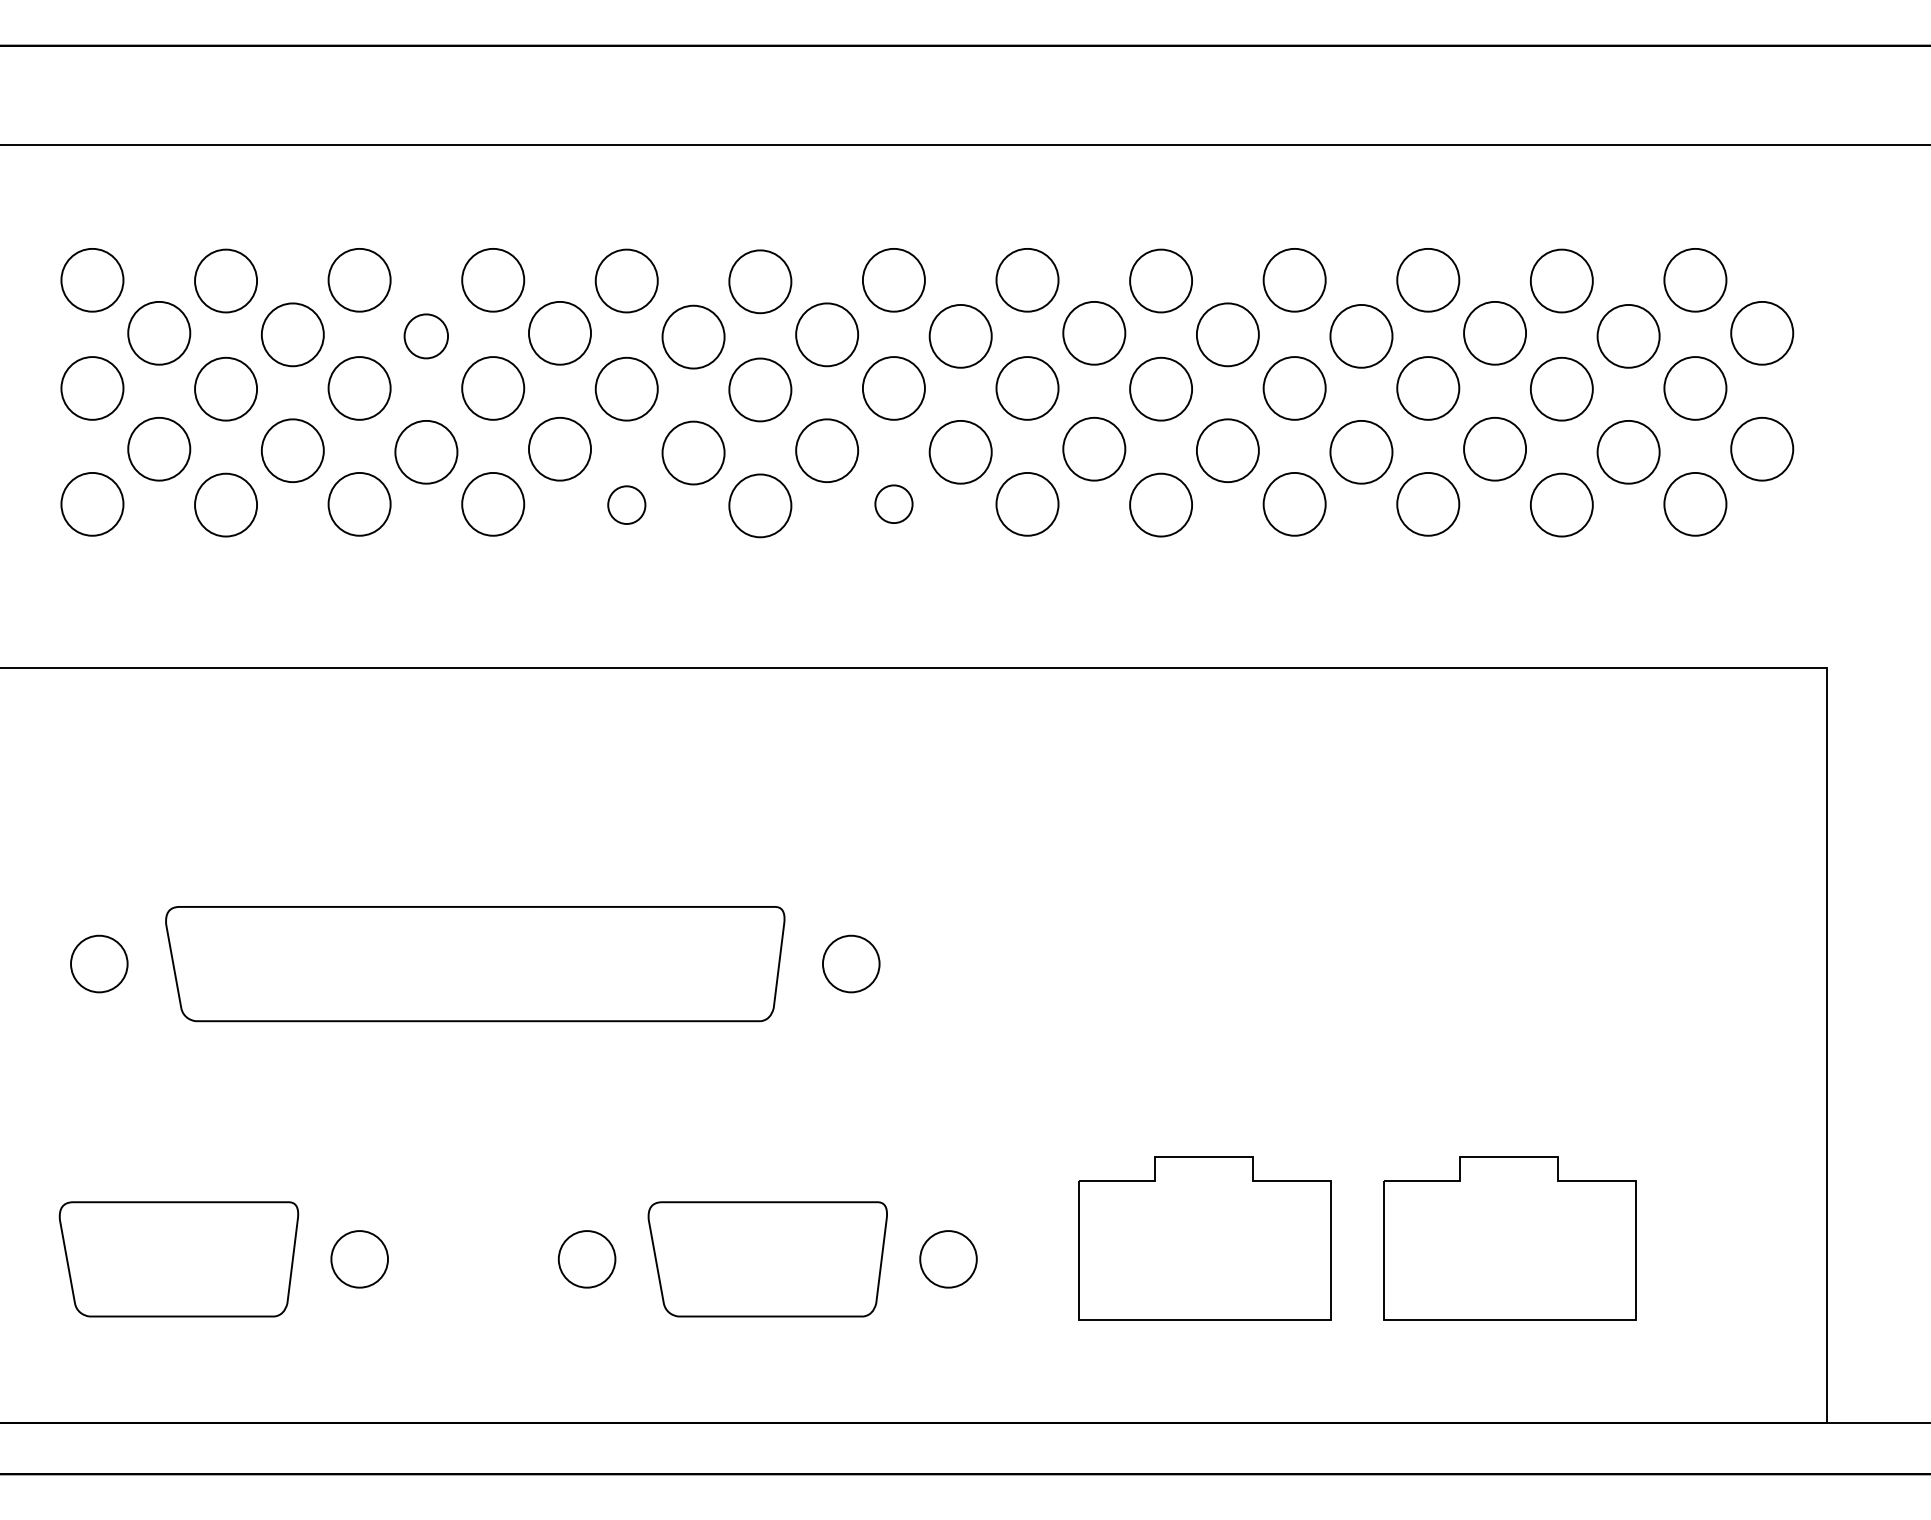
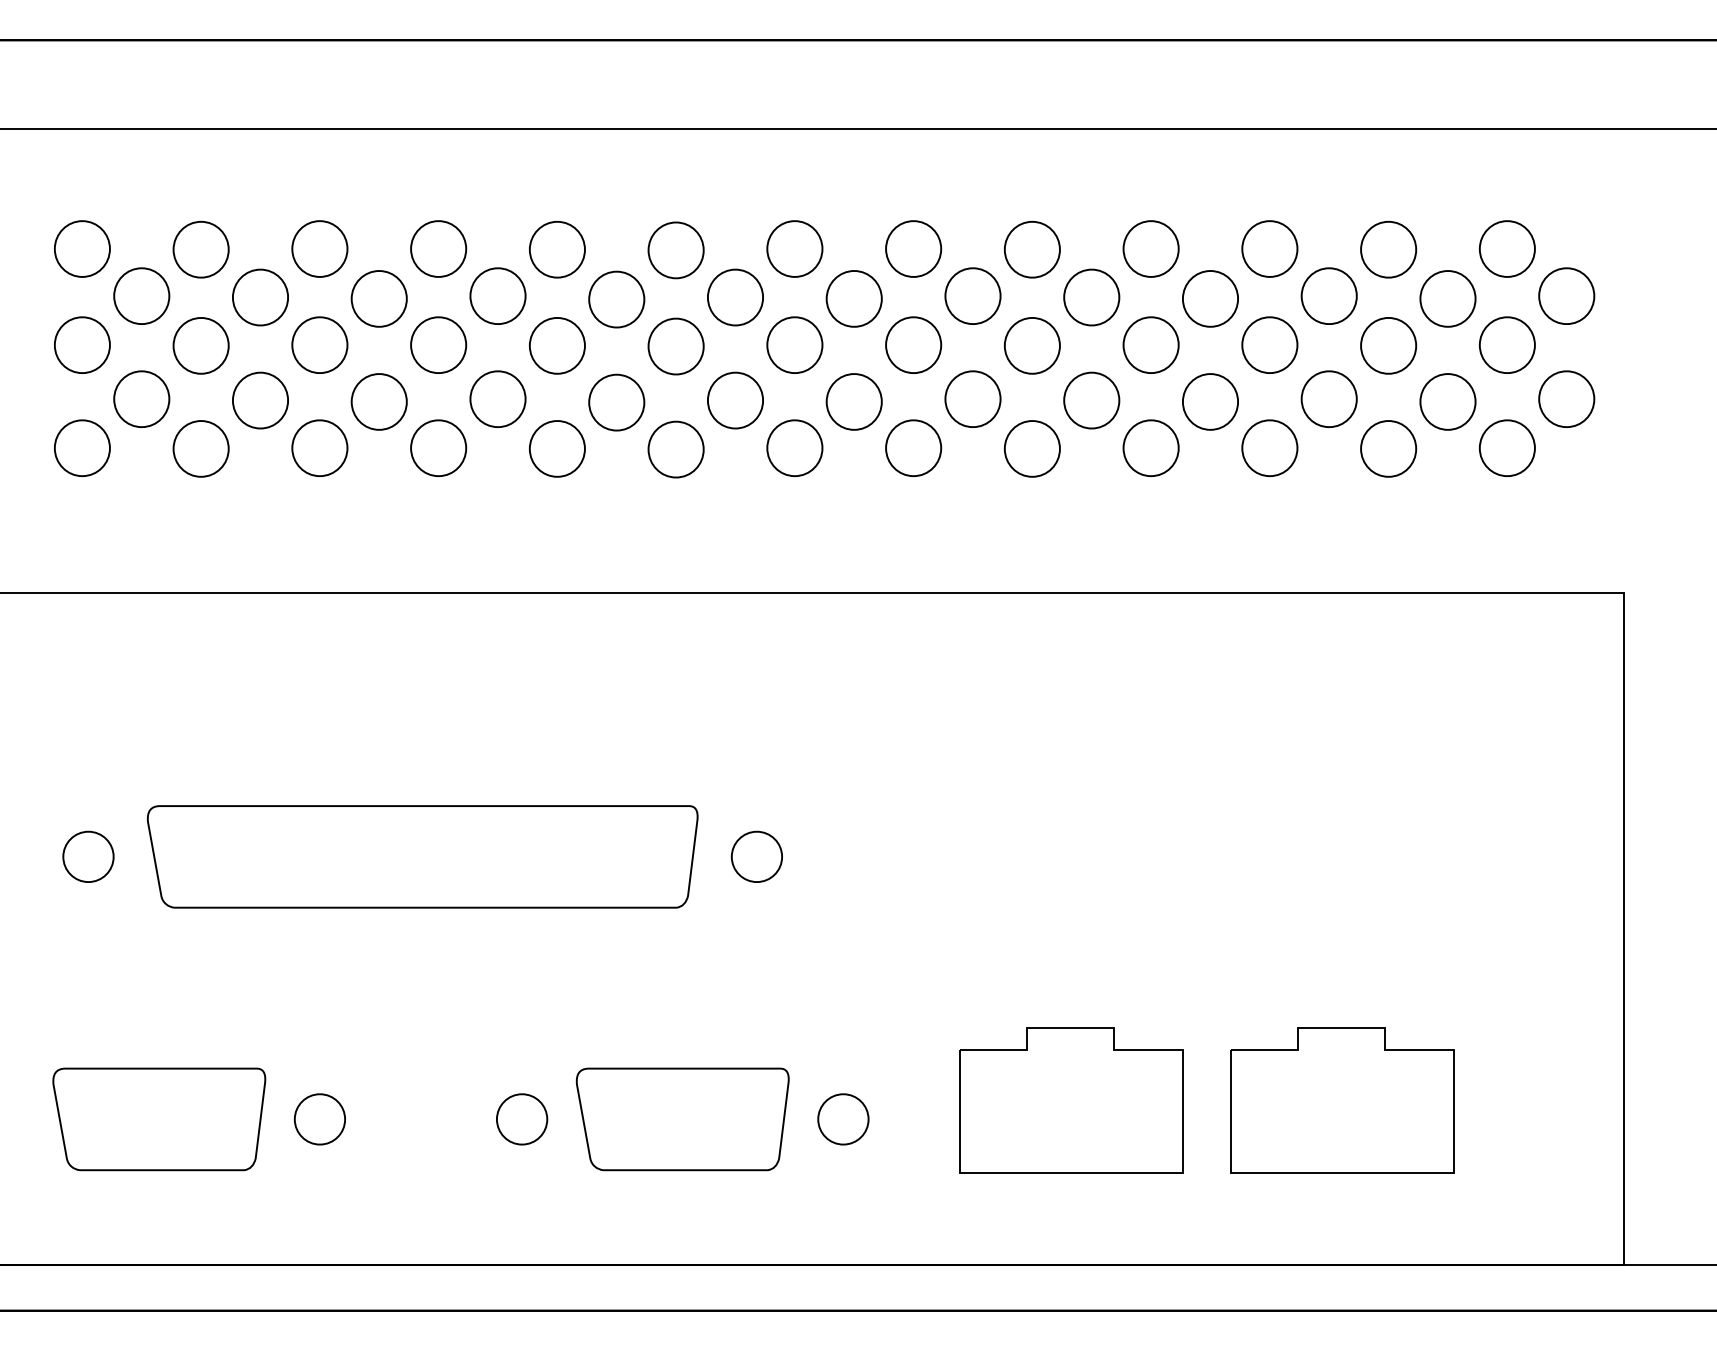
part: (425, 335) -> (378, 298), size x1.43
part: (893, 503) -> (794, 447), size x1.67
part: (626, 504) -> (557, 448), size x1.67

